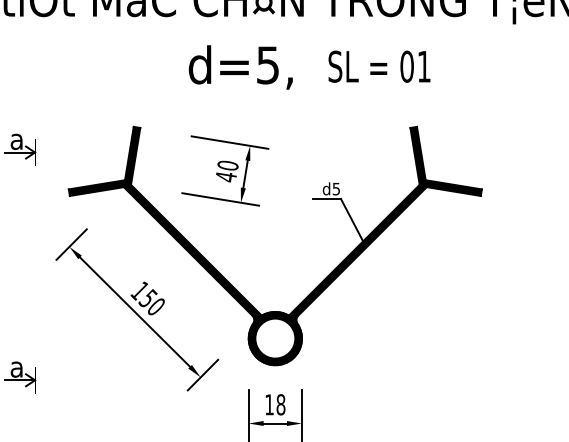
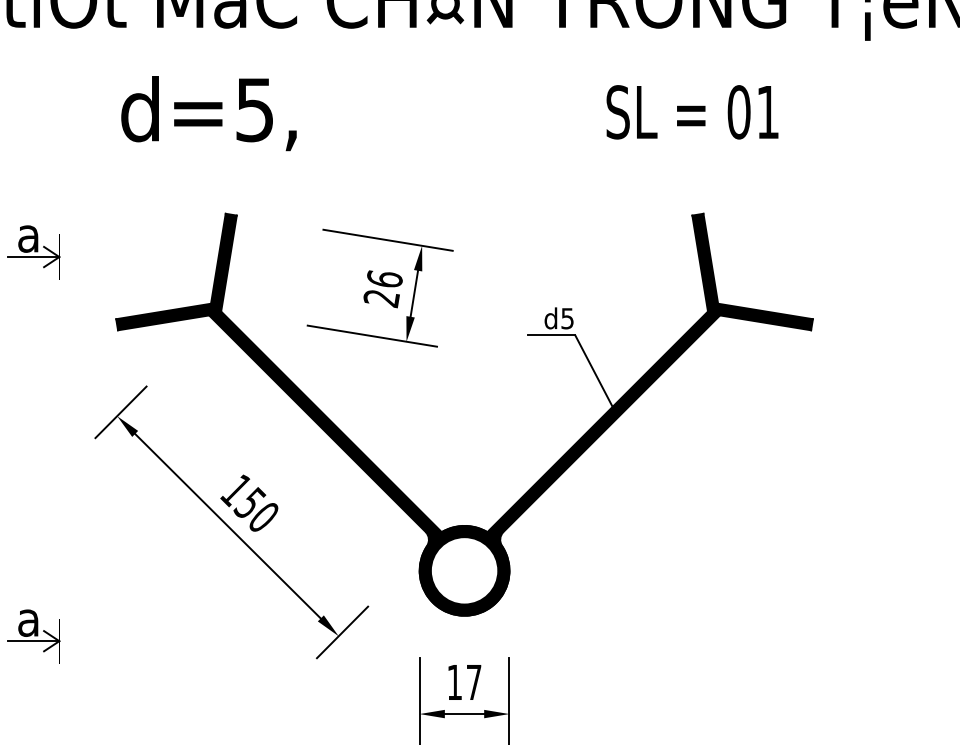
text: (379, 66) -> (692, 111), moved
text: (240, 67) -> (208, 113), moved
text: (226, 171) -> (382, 289), 40 -> 26
text: (280, 404) -> (473, 681), 18 -> 17

